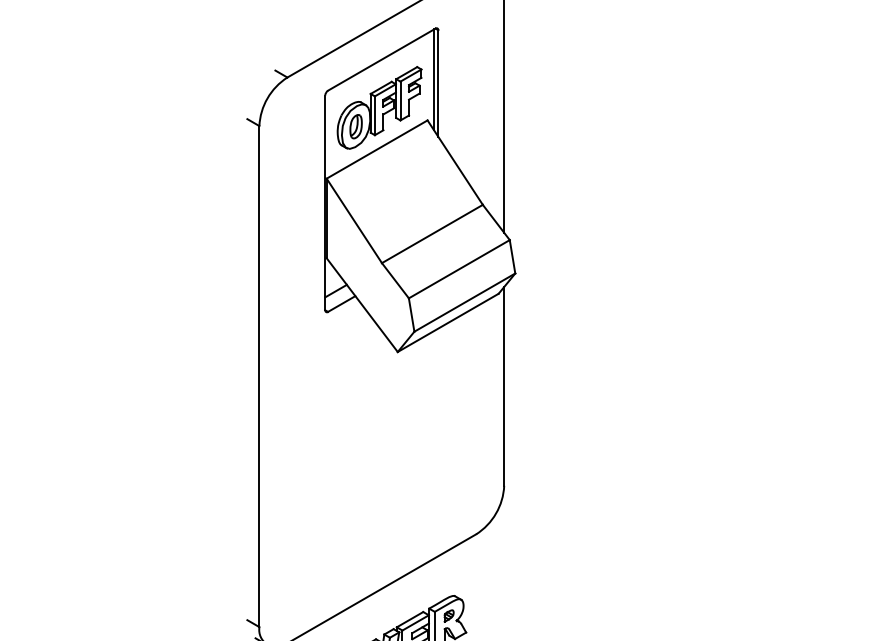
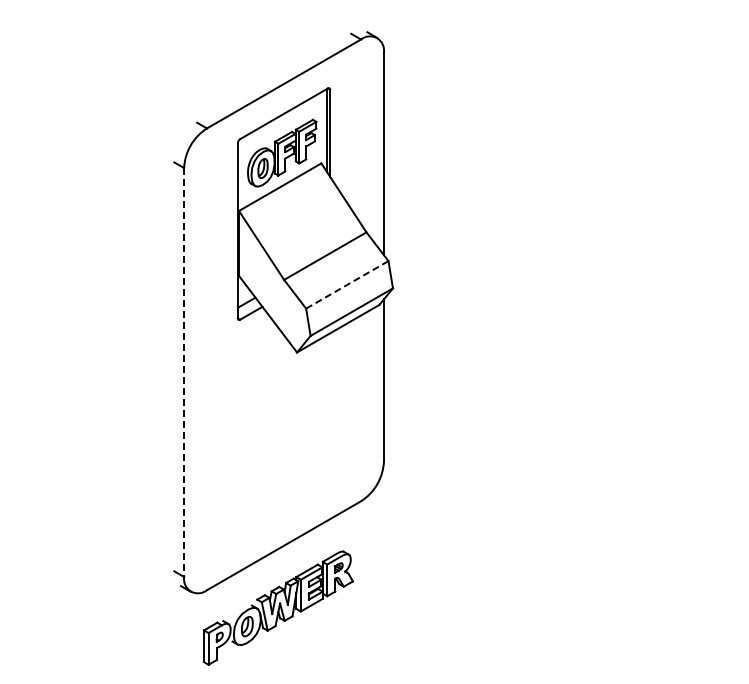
line: (459, 268) -> (347, 284), solid -> dashed
line: (259, 377) -> (184, 373), solid -> dashed

